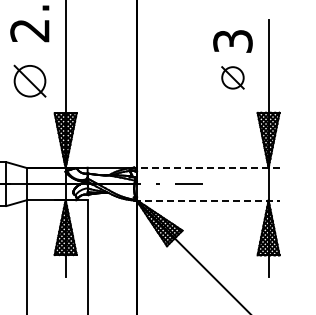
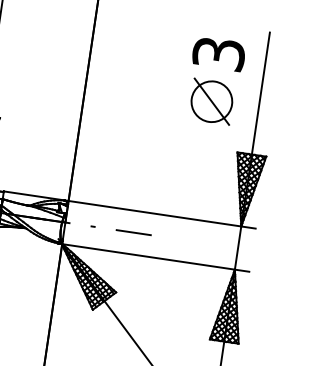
part: (232, 77) -> (211, 101), size x1.43
line: (206, 167) -> (159, 214), dashed -> solid
line: (206, 200) -> (153, 257), dashed -> solid

